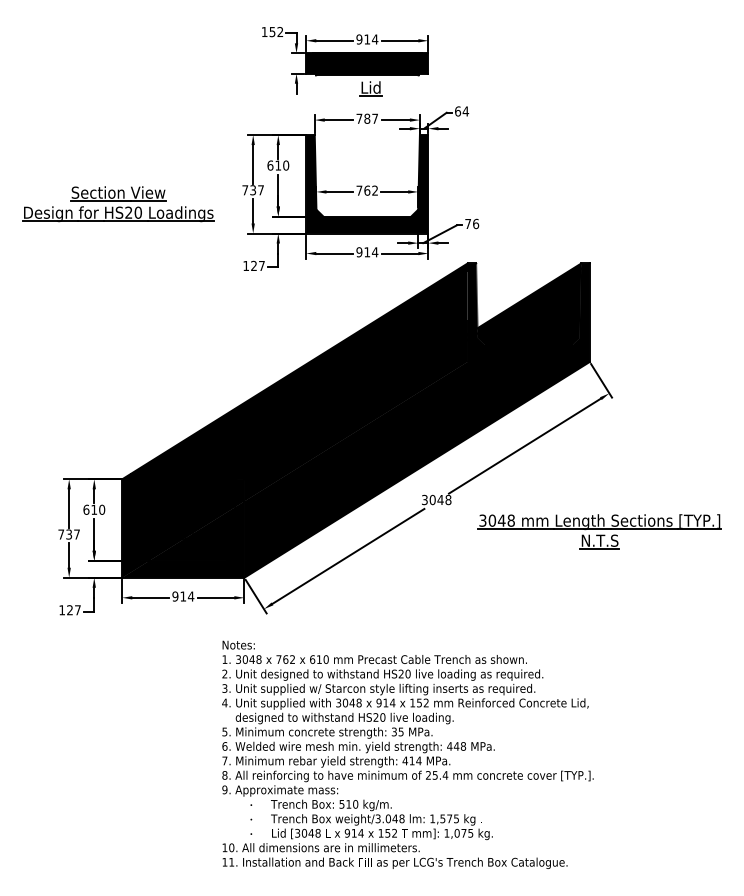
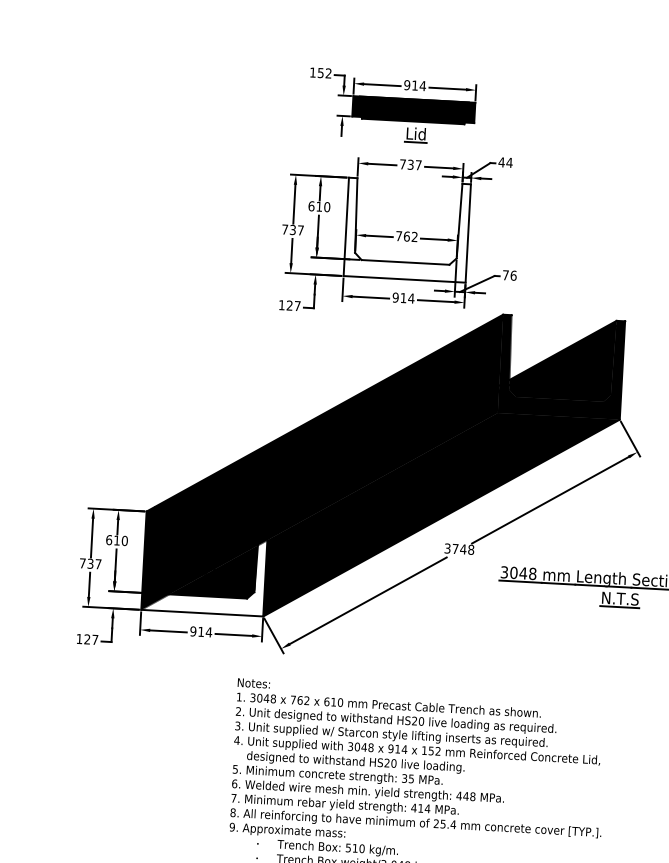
text: (457, 111) -> (501, 162), 64 -> 44
text: (367, 118) -> (411, 164), 787 -> 737
fill: (367, 184) -> (407, 230), removed
part: (118, 204) -> (157, 236), removed
text: (432, 499) -> (455, 548), 3048 -> 3748
fill: (183, 539) -> (204, 574), removed

